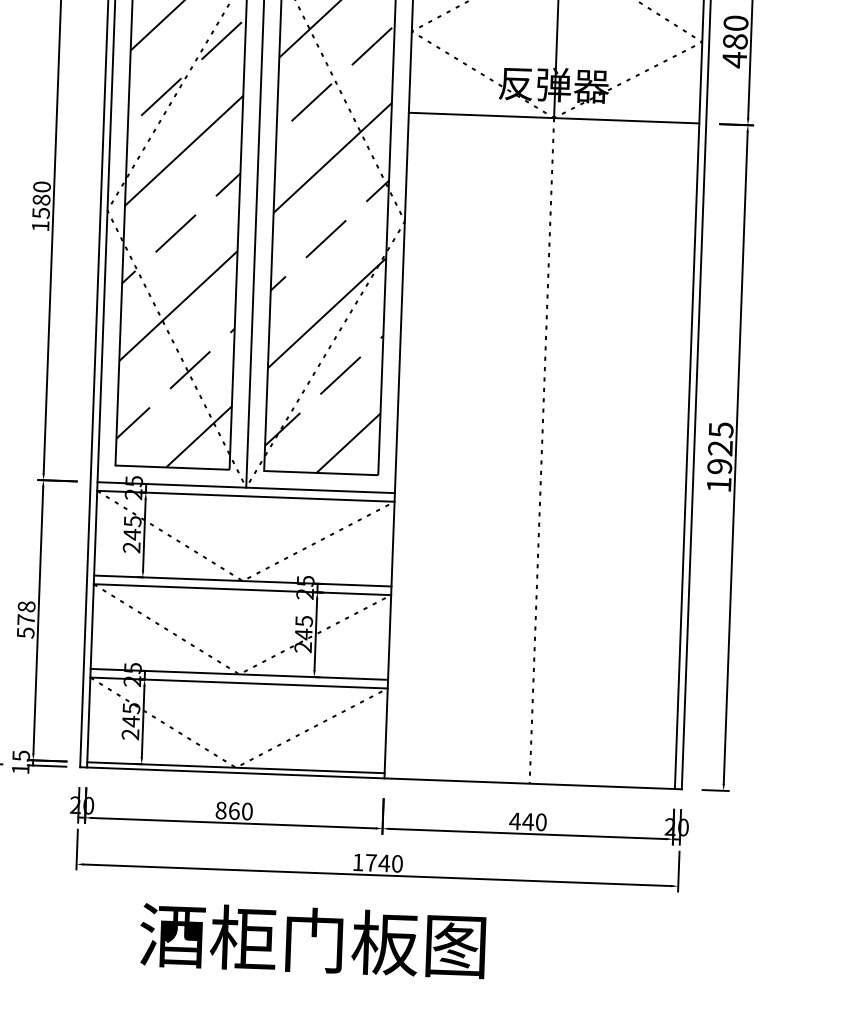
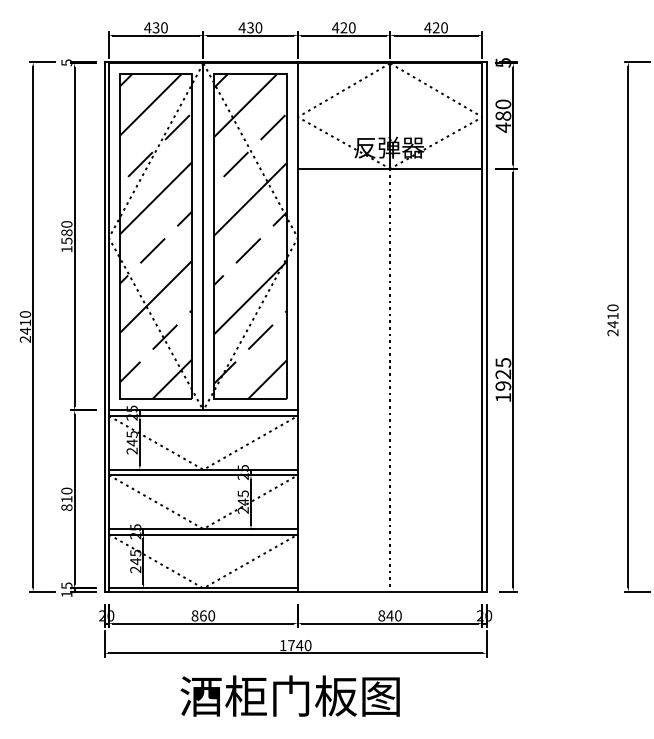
text: (25, 619) -> (66, 499), 578 -> 810
text: (514, 820) -> (381, 615), 440 -> 840
text: (311, 939) -> (289, 695), moved

